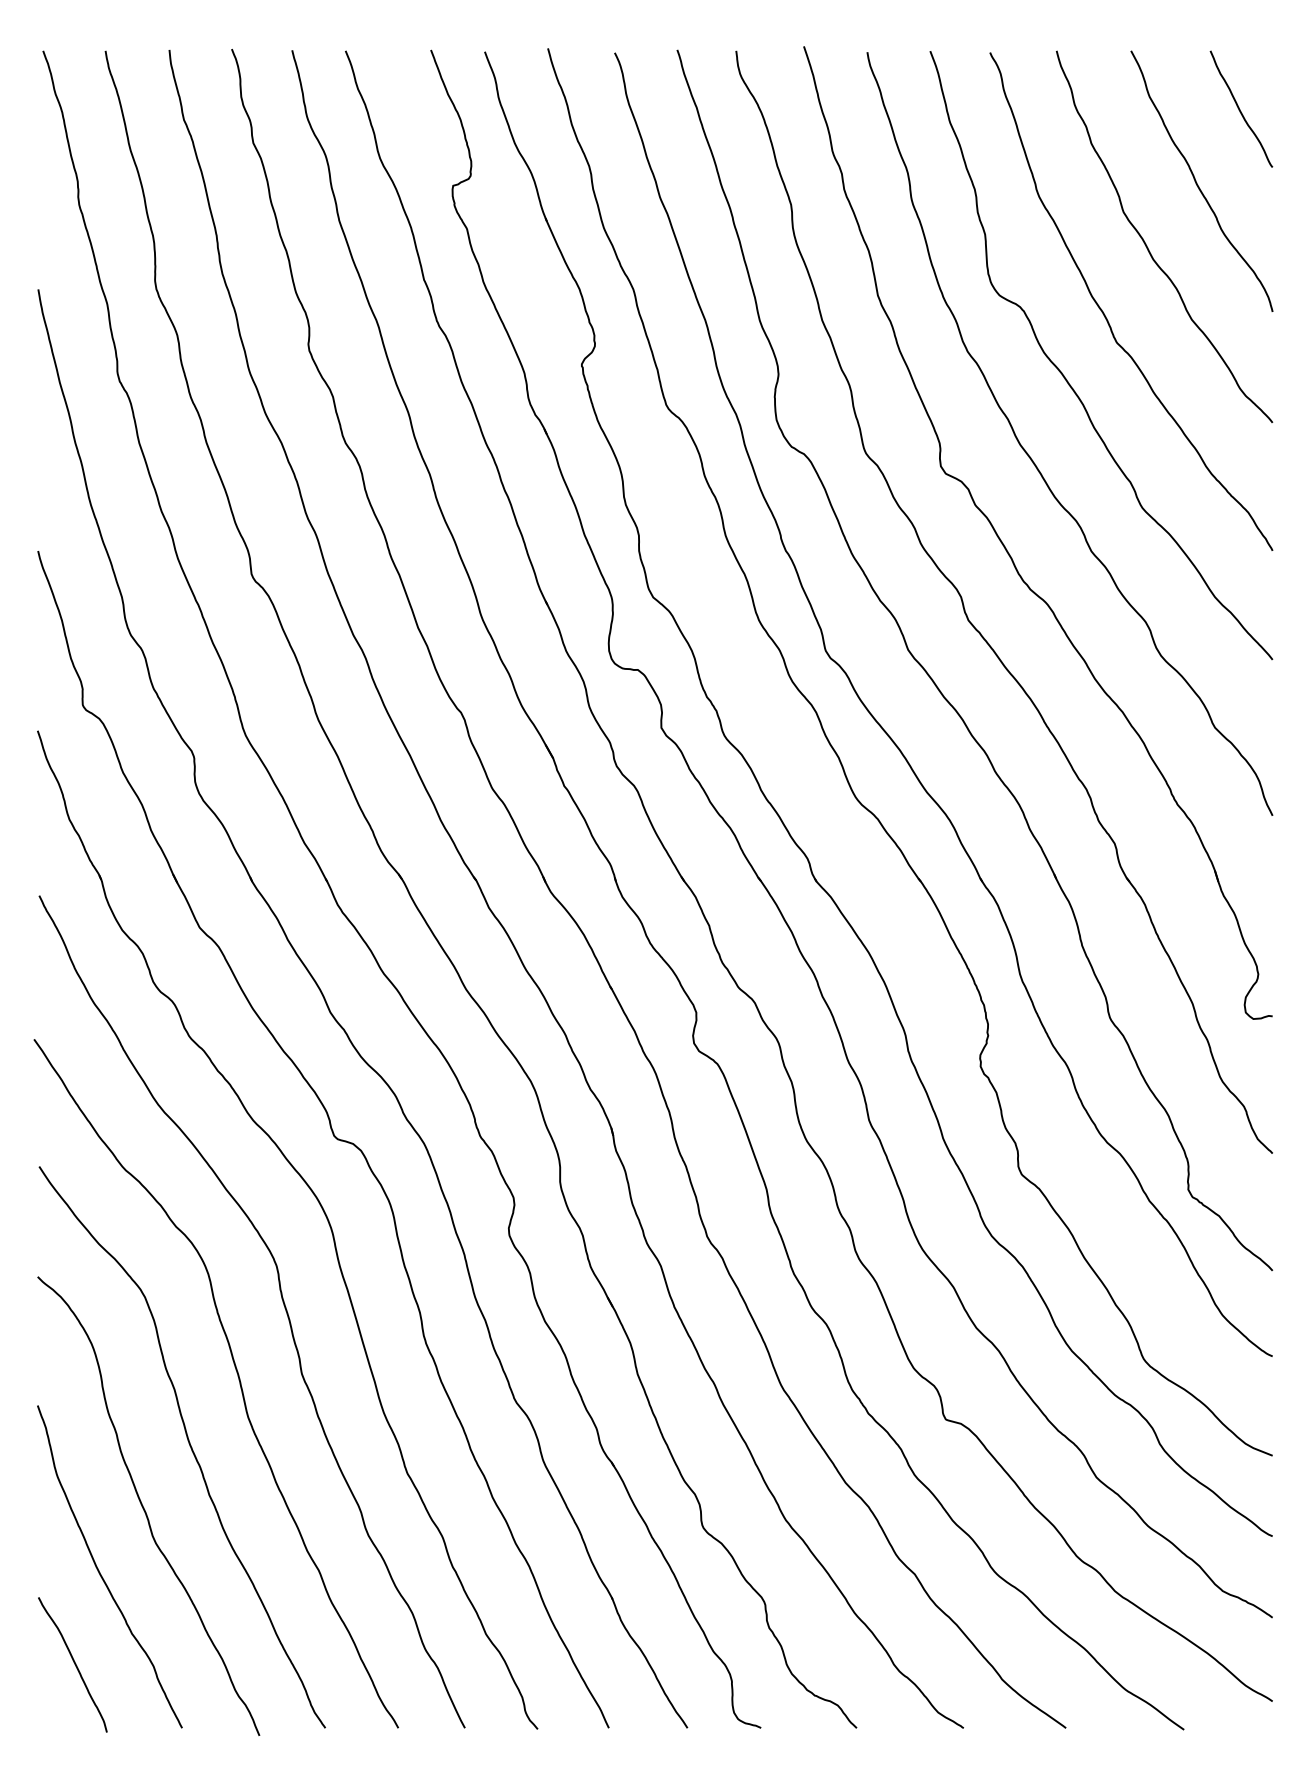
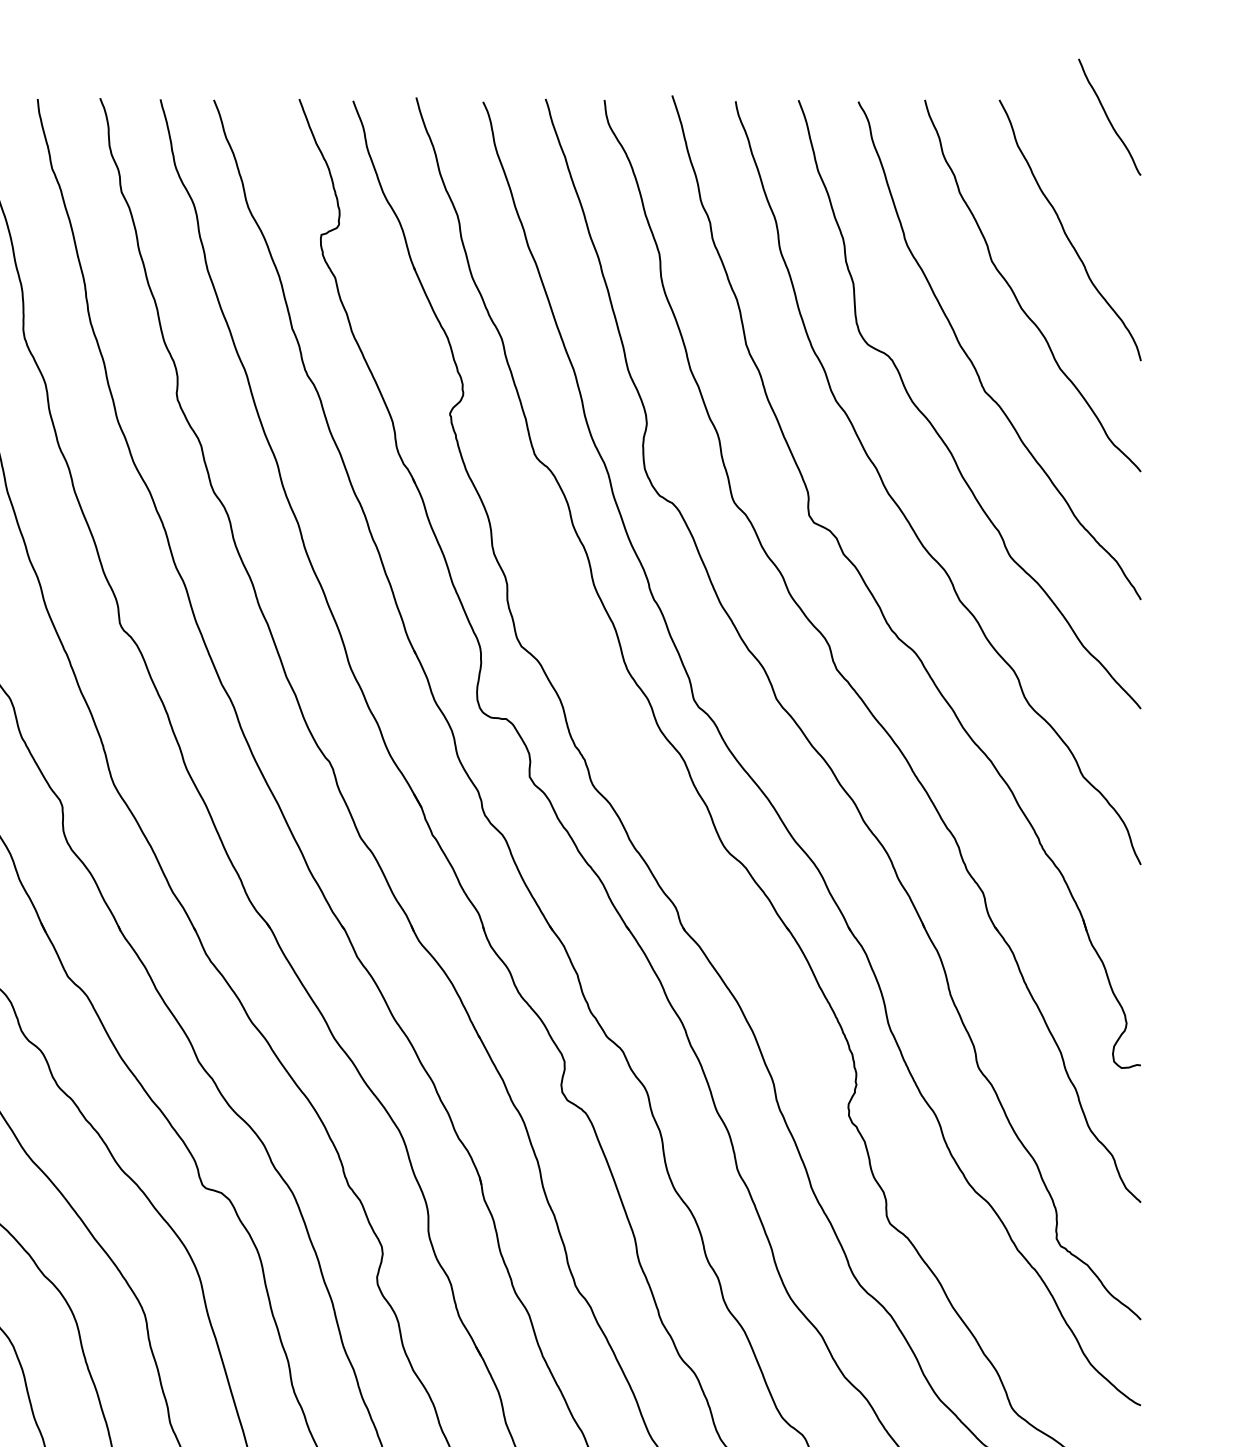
curve: (1240, 109) -> (1108, 117), moved

